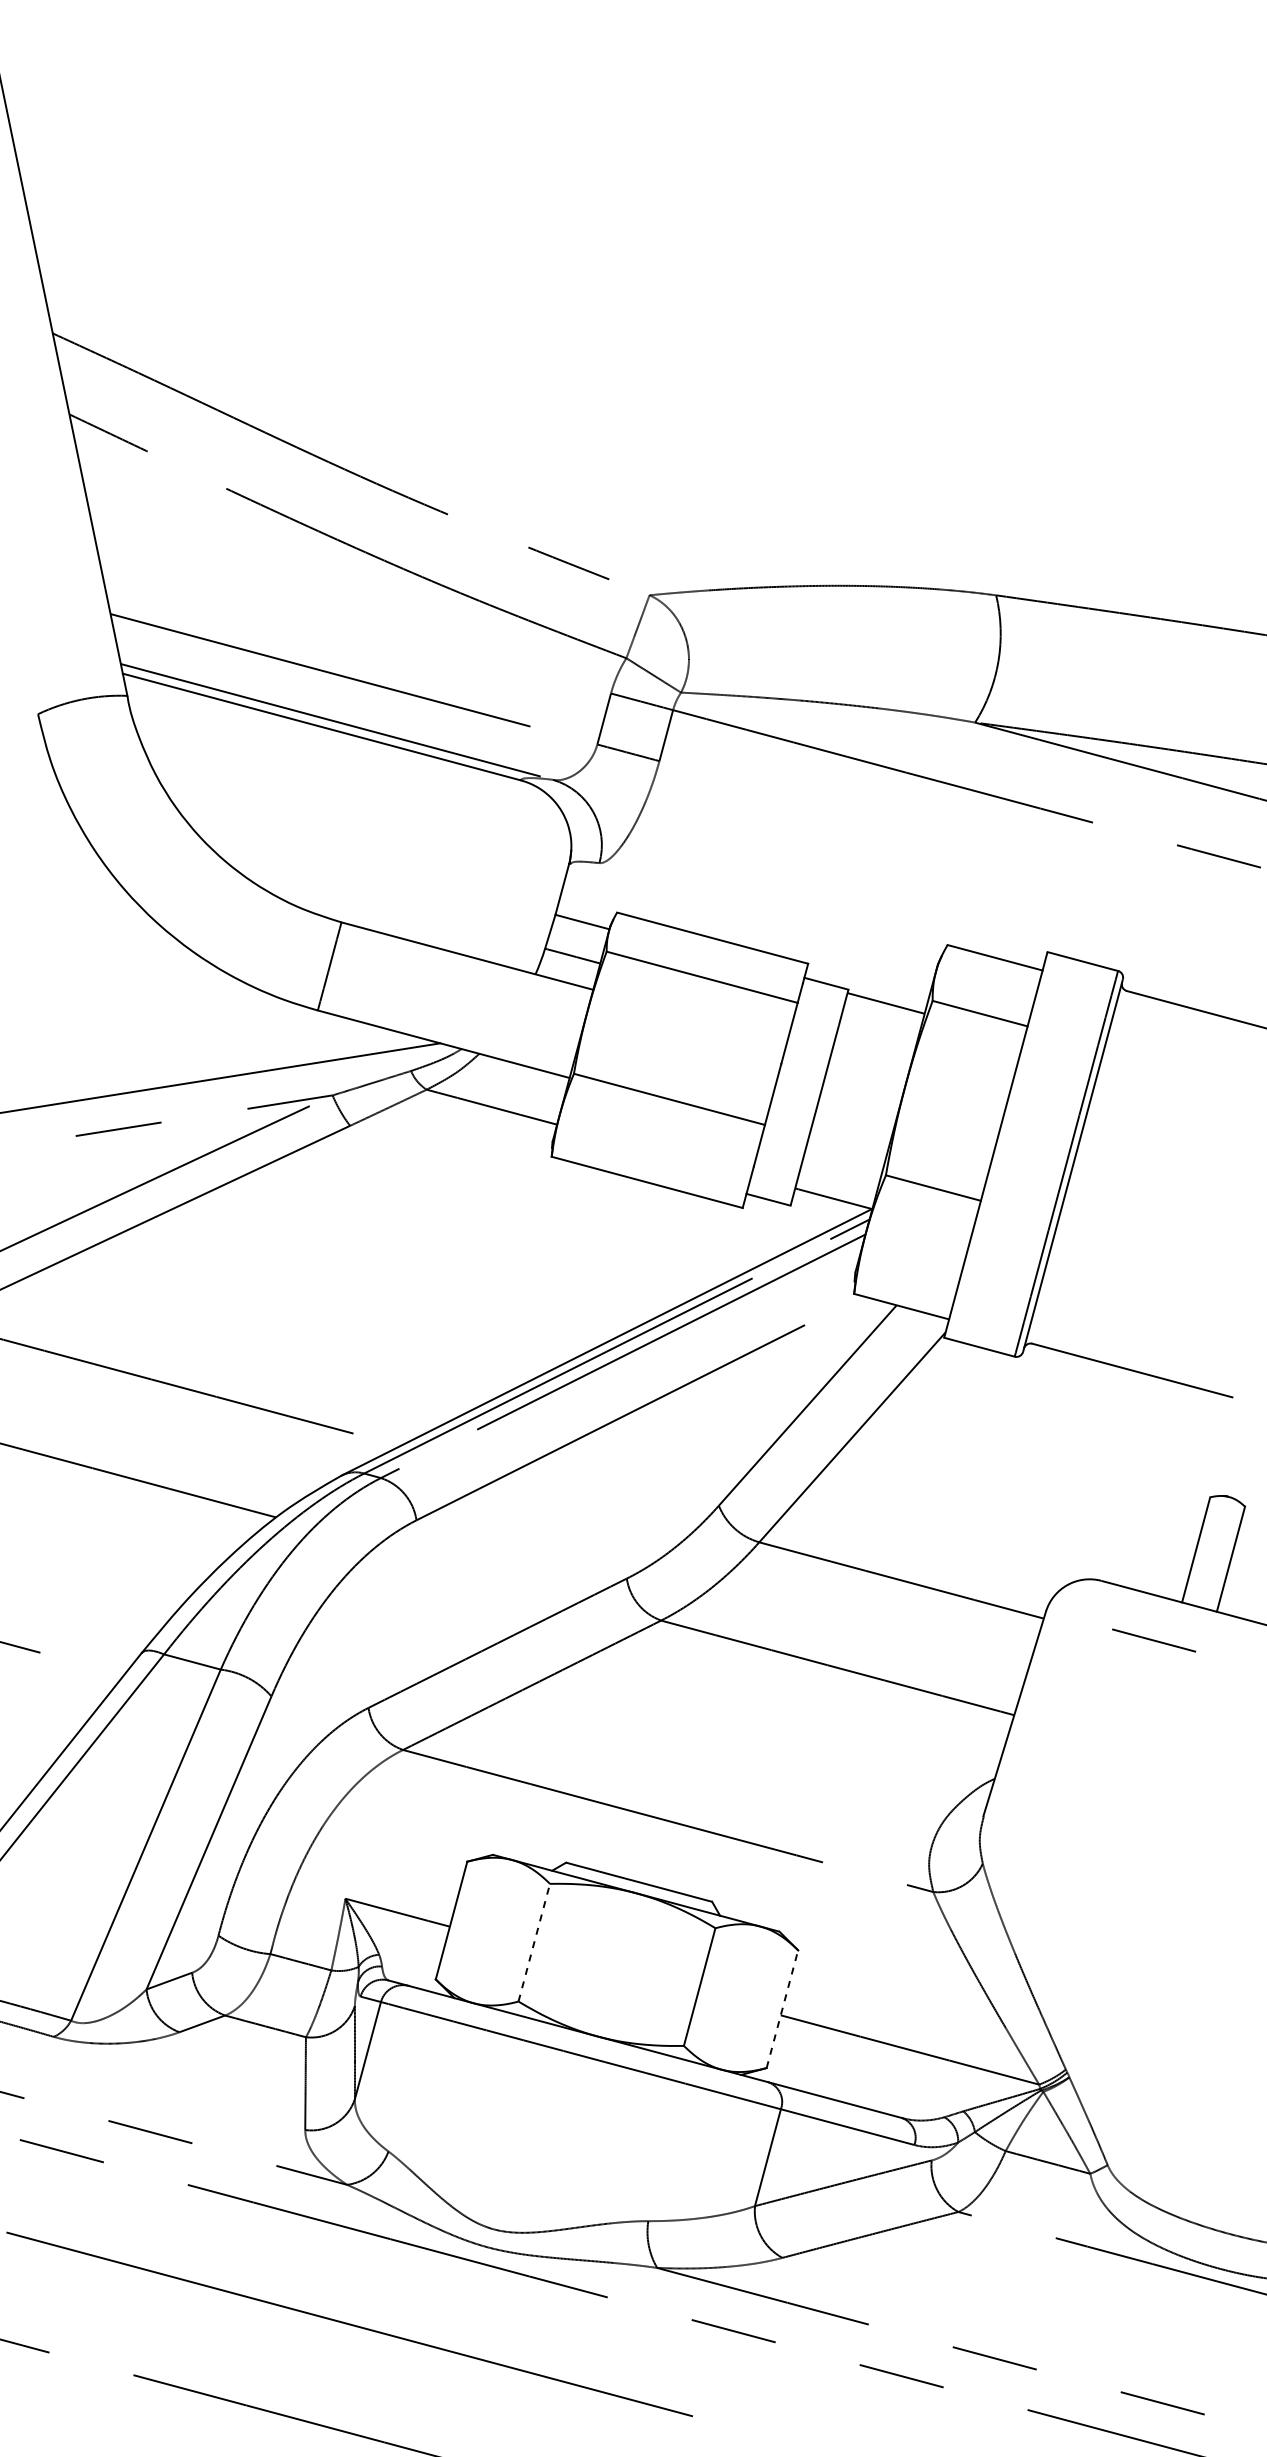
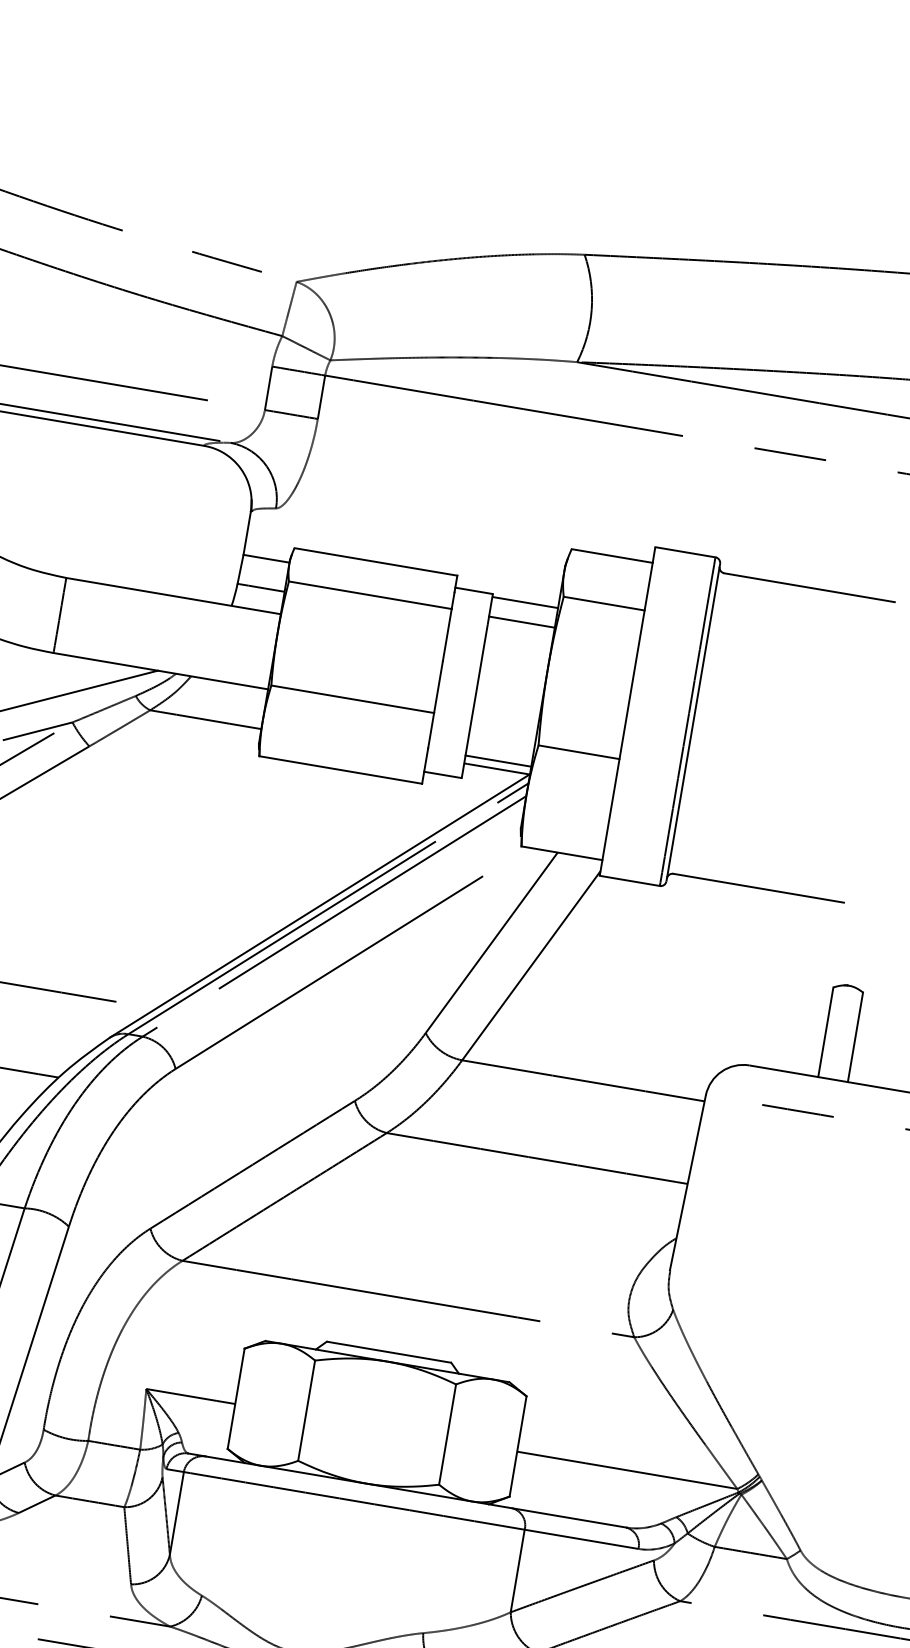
line: (879, 1026) -> (521, 622), added
line: (835, 1189) -> (497, 761), added
line: (534, 1942) -> (306, 1410), dashed -> solid
line: (782, 2009) -> (518, 1446), dashed -> solid

